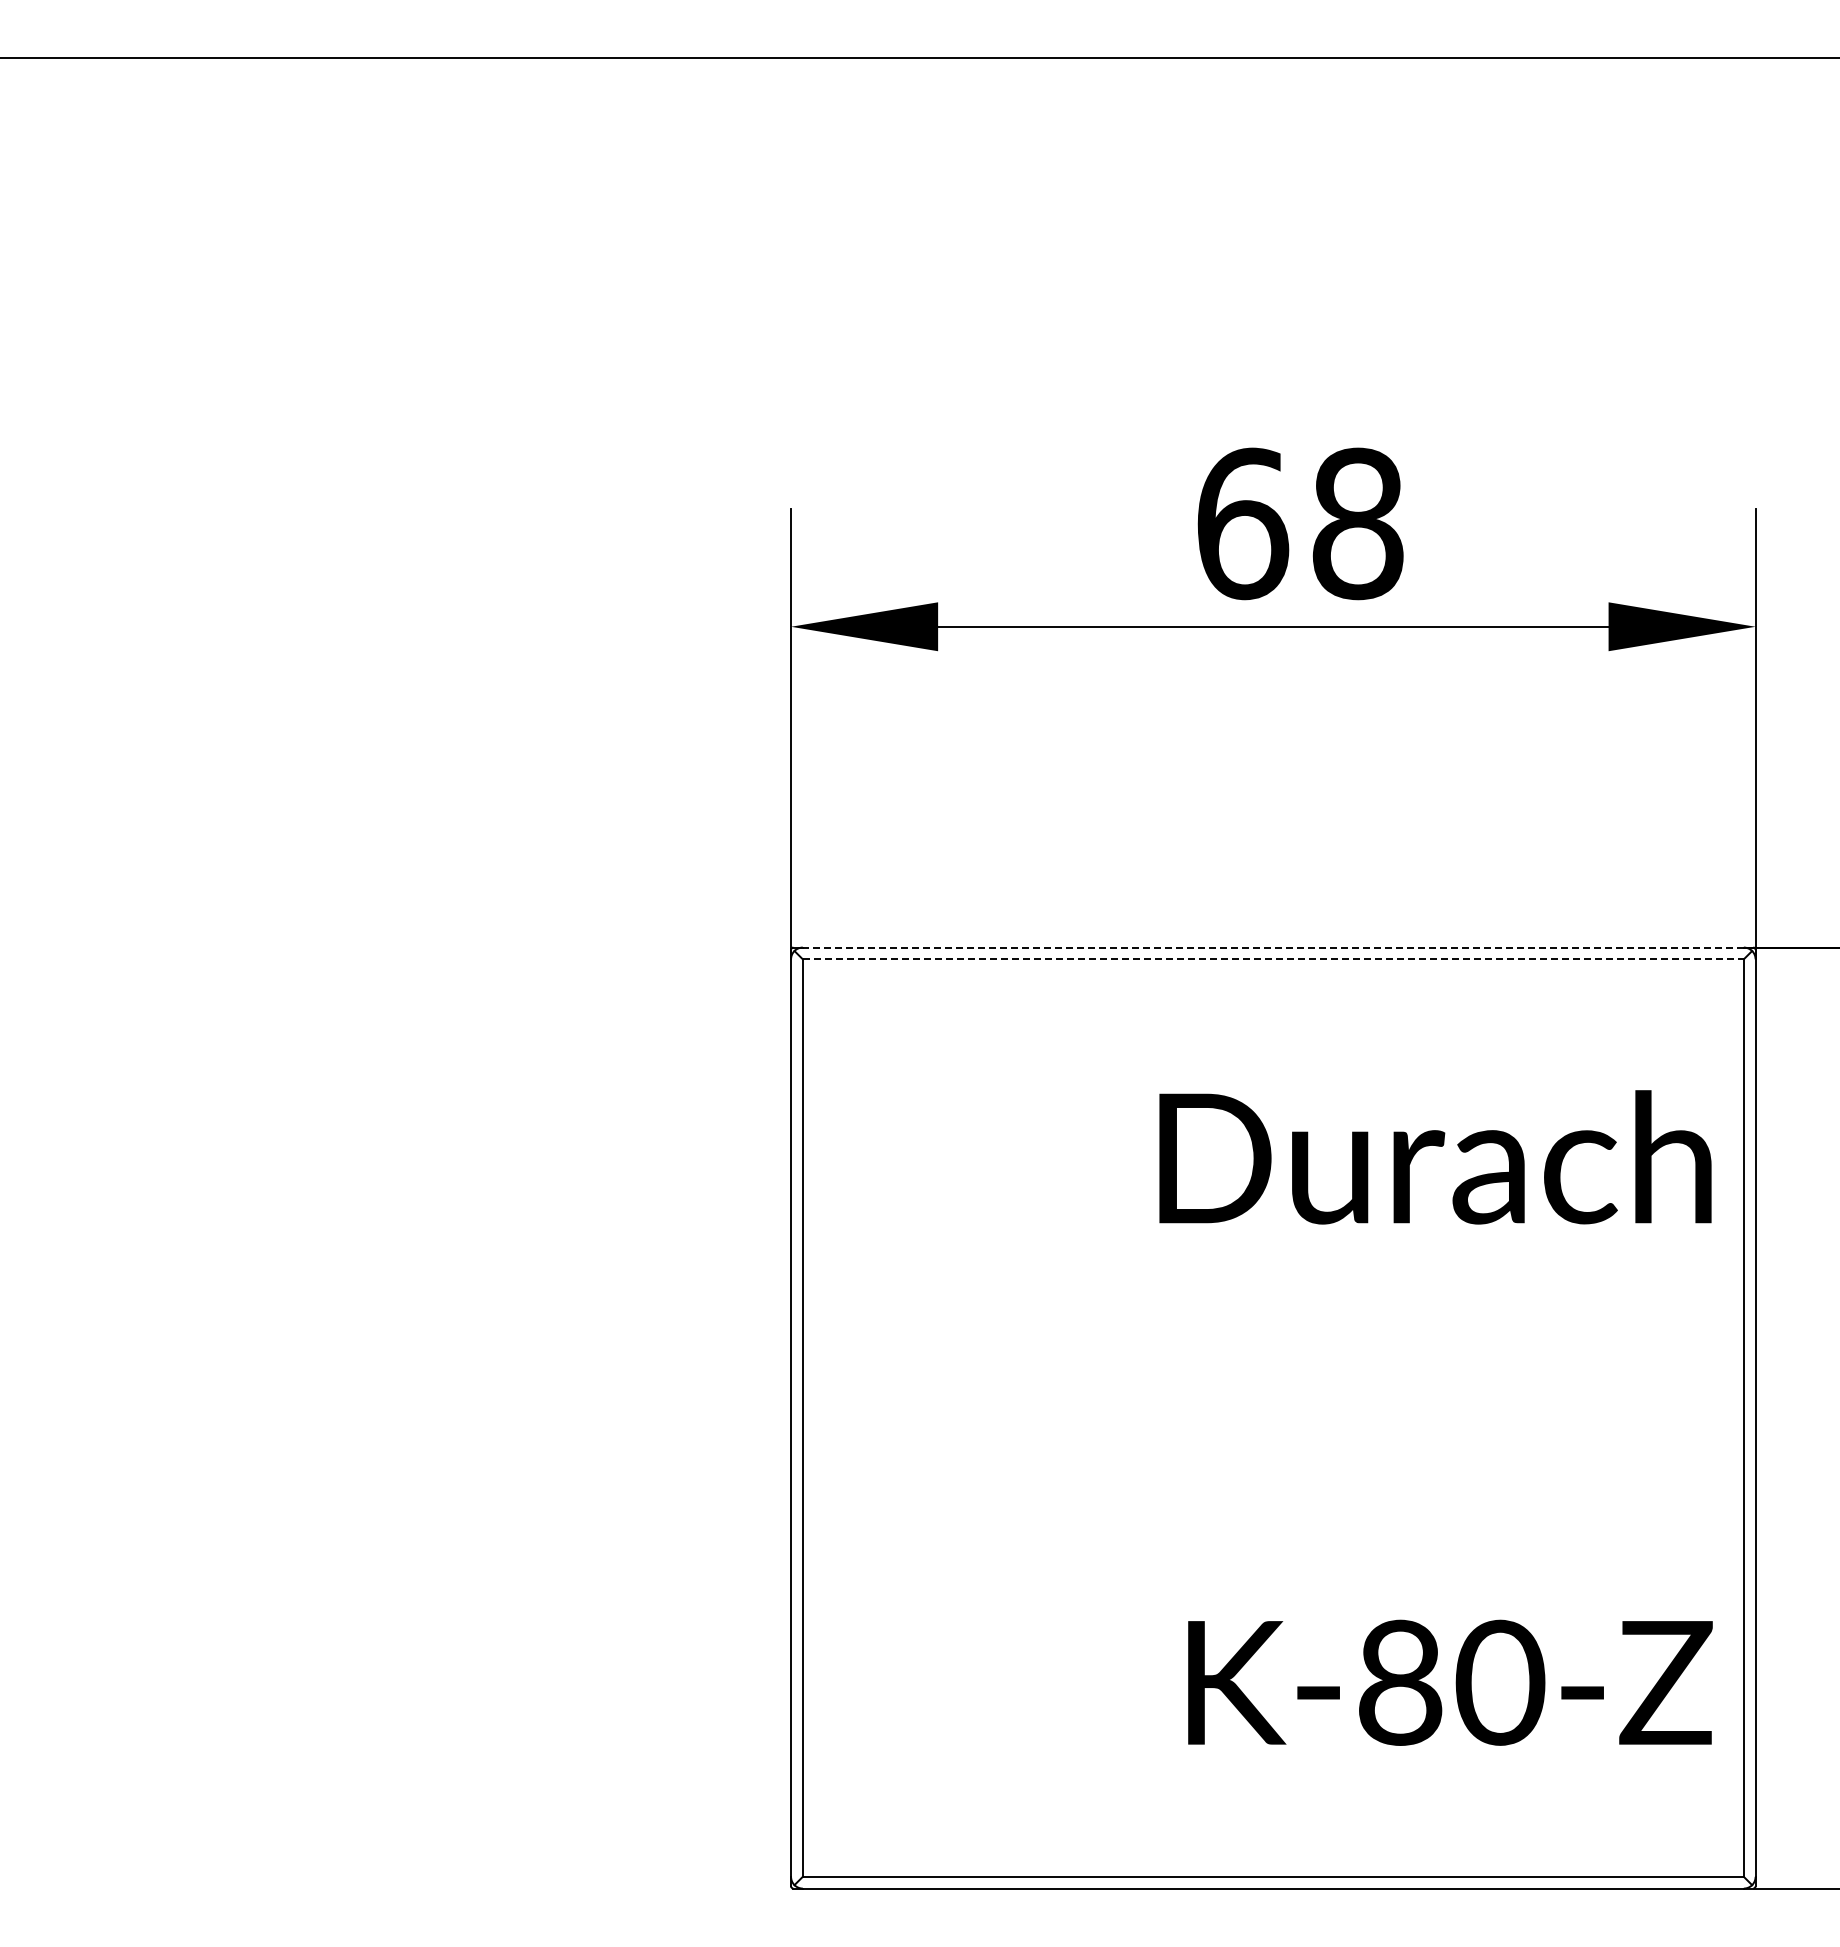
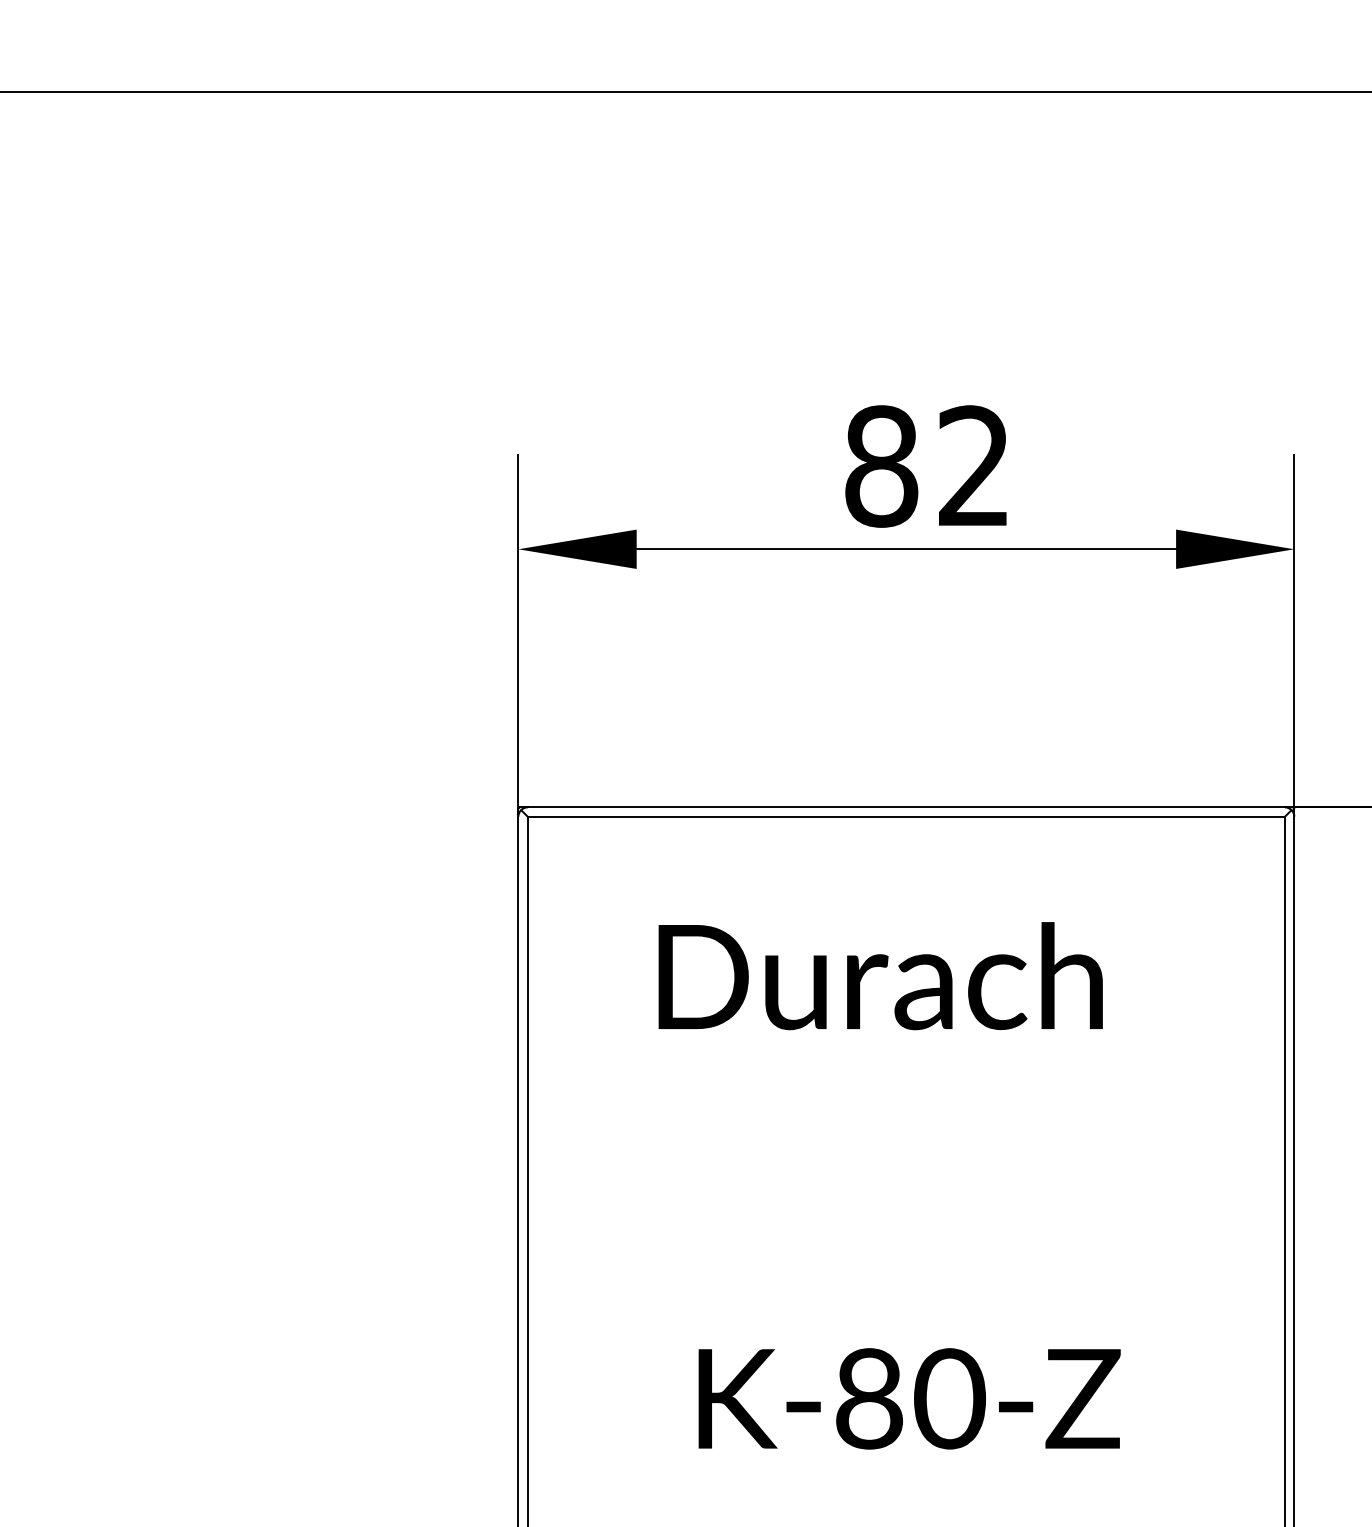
text: (1300, 523) -> (928, 466), 68 -> 82
line: (1273, 947) -> (906, 807), dashed -> solid
line: (1273, 959) -> (906, 816), dashed -> solid
text: (1435, 1157) -> (880, 976), moved
text: (1450, 1682) -> (909, 1398), moved

